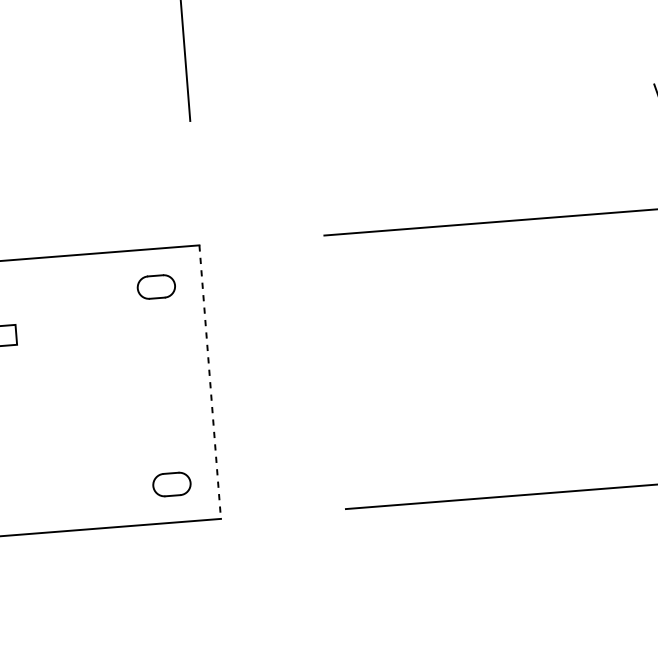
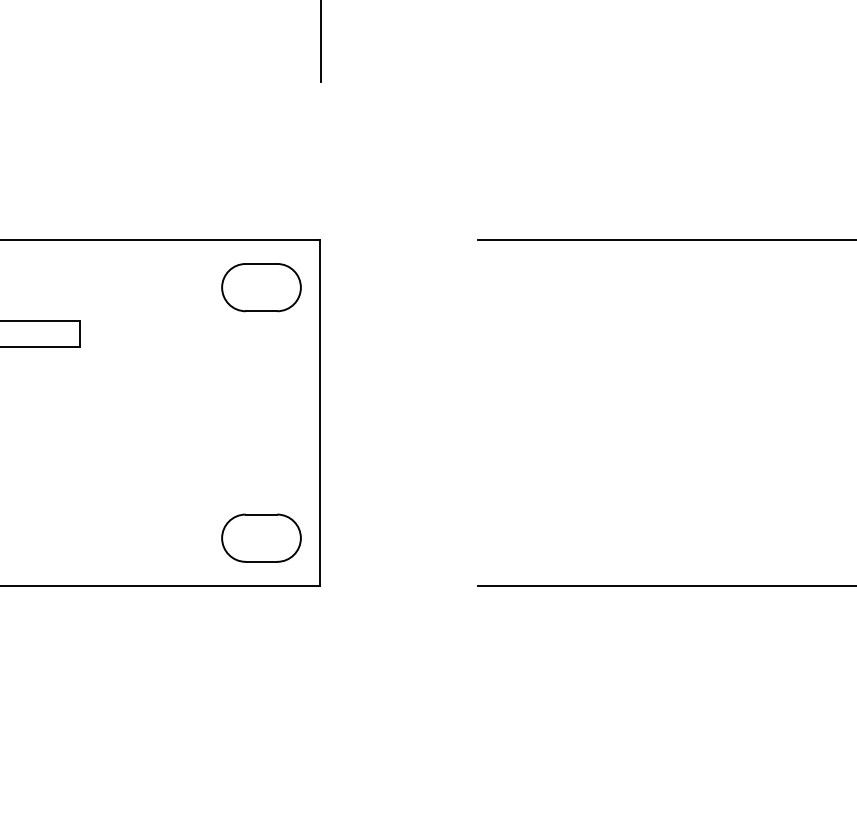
part: (156, 286) -> (261, 287), size x1.67
line: (209, 382) -> (319, 413), dashed -> solid
part: (171, 484) -> (261, 537), size x1.67

